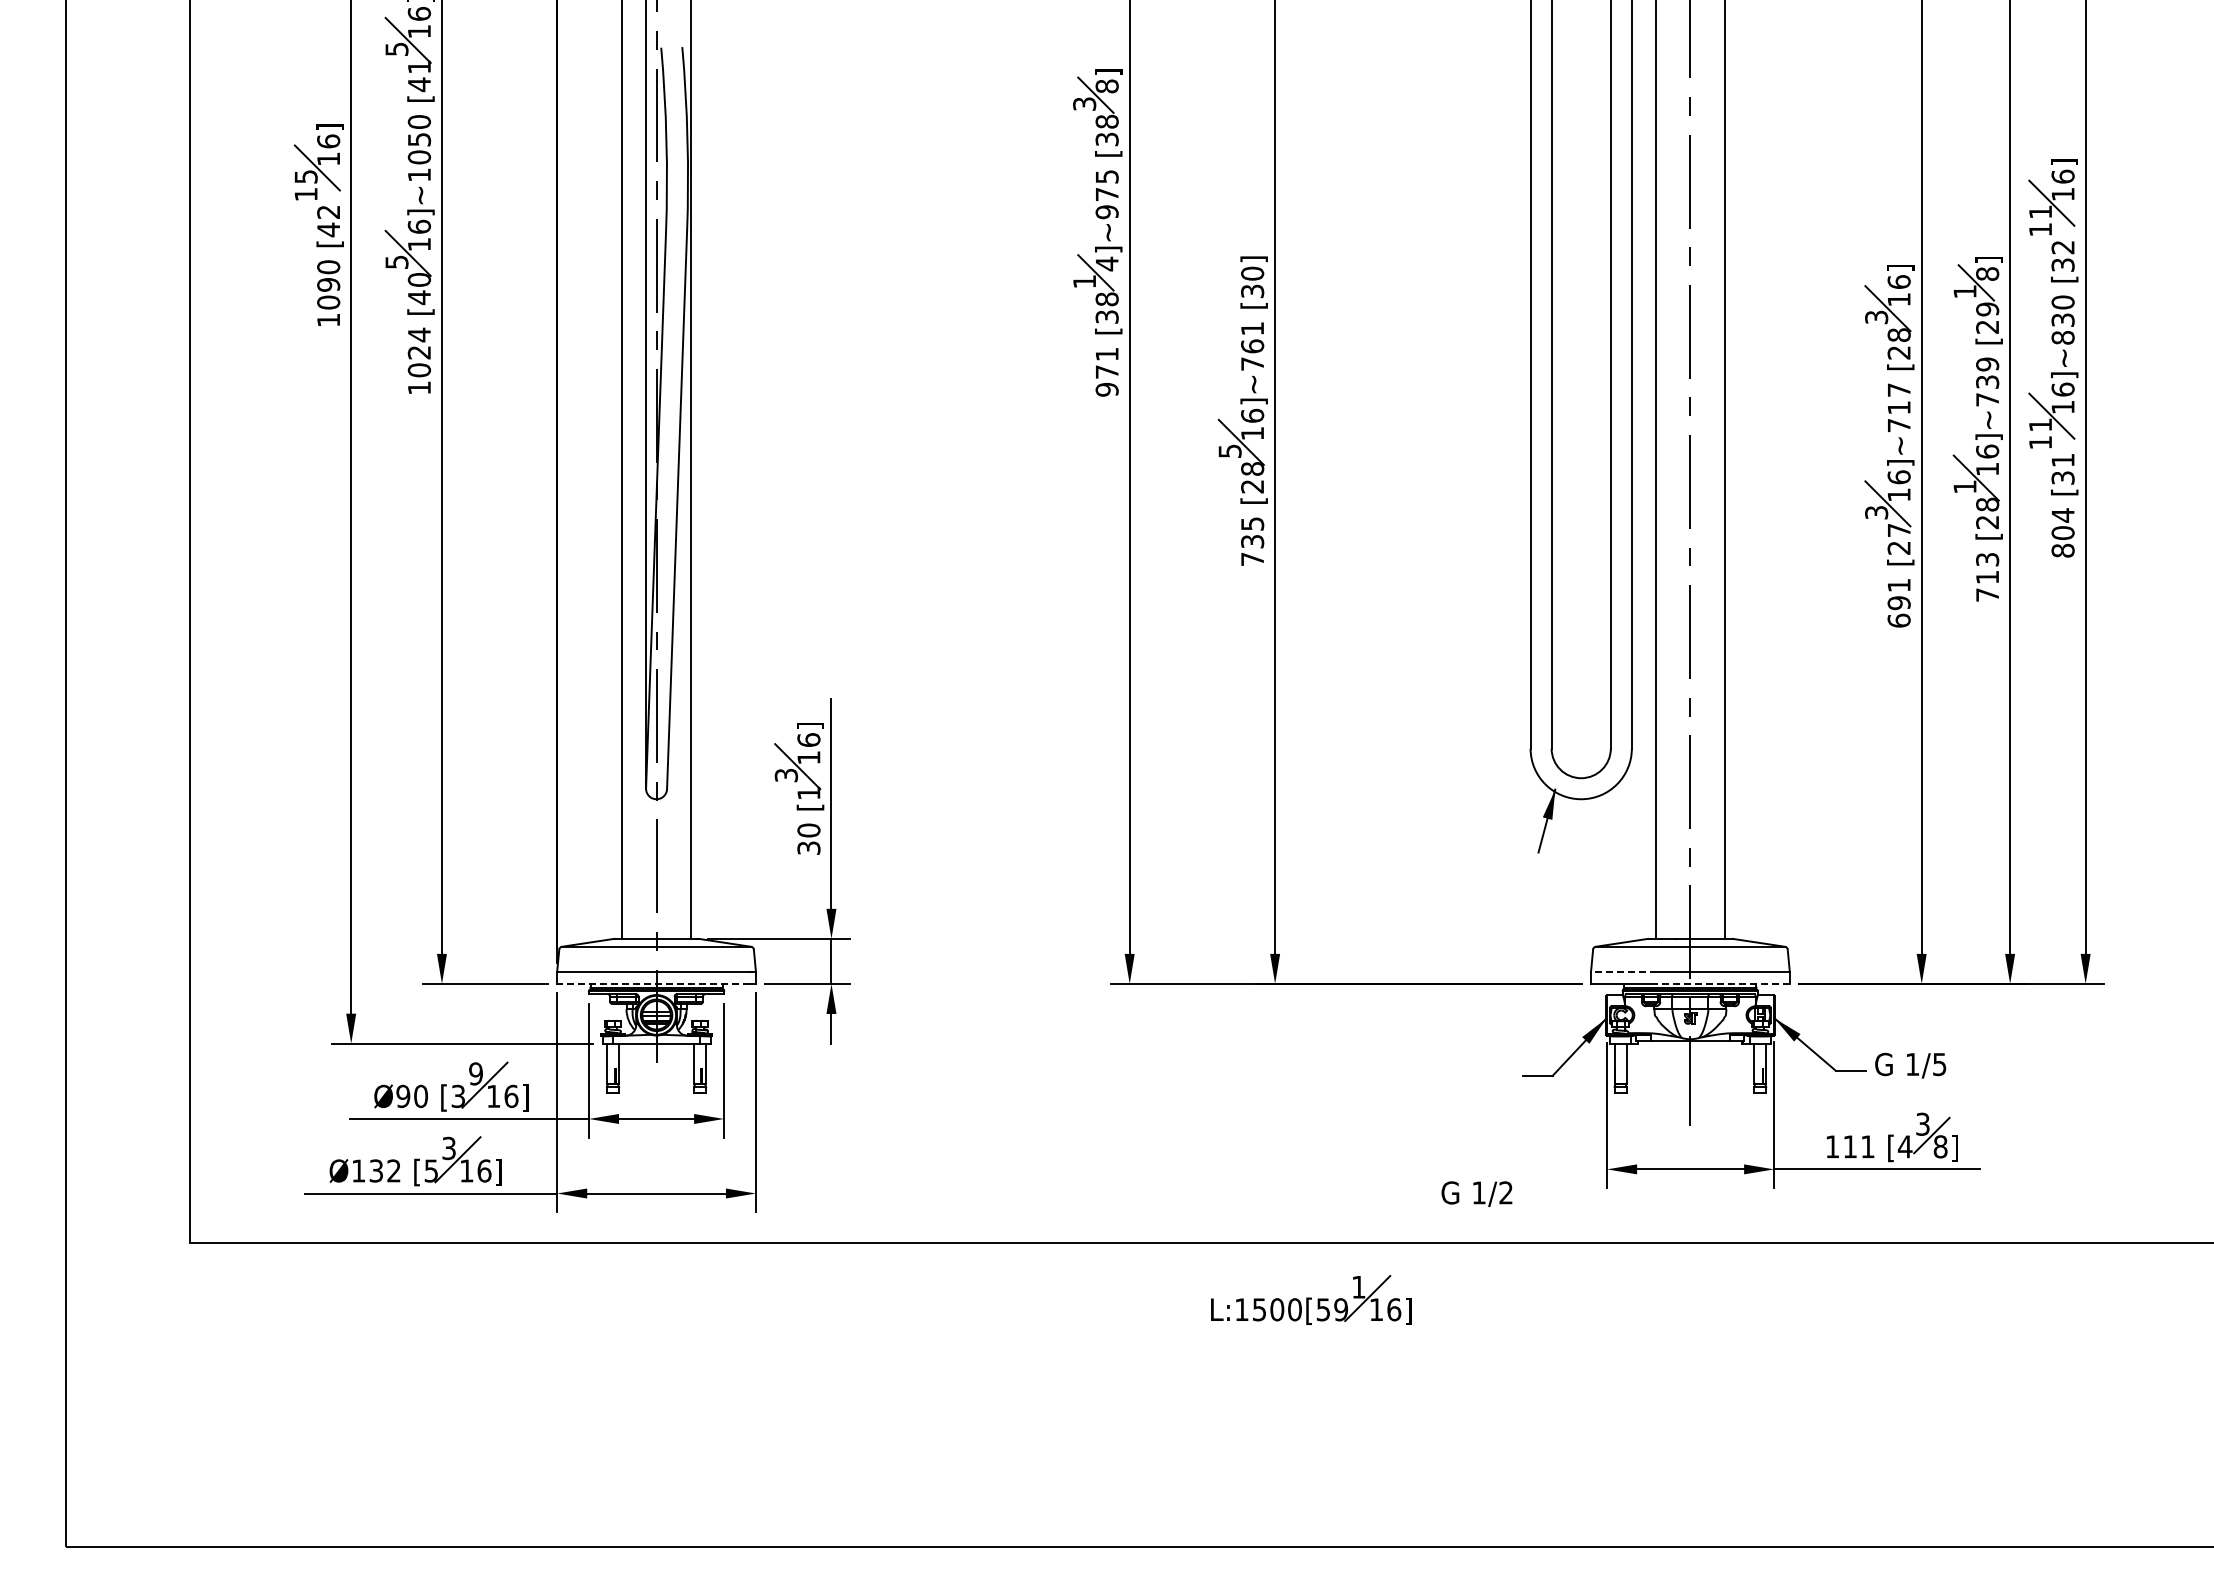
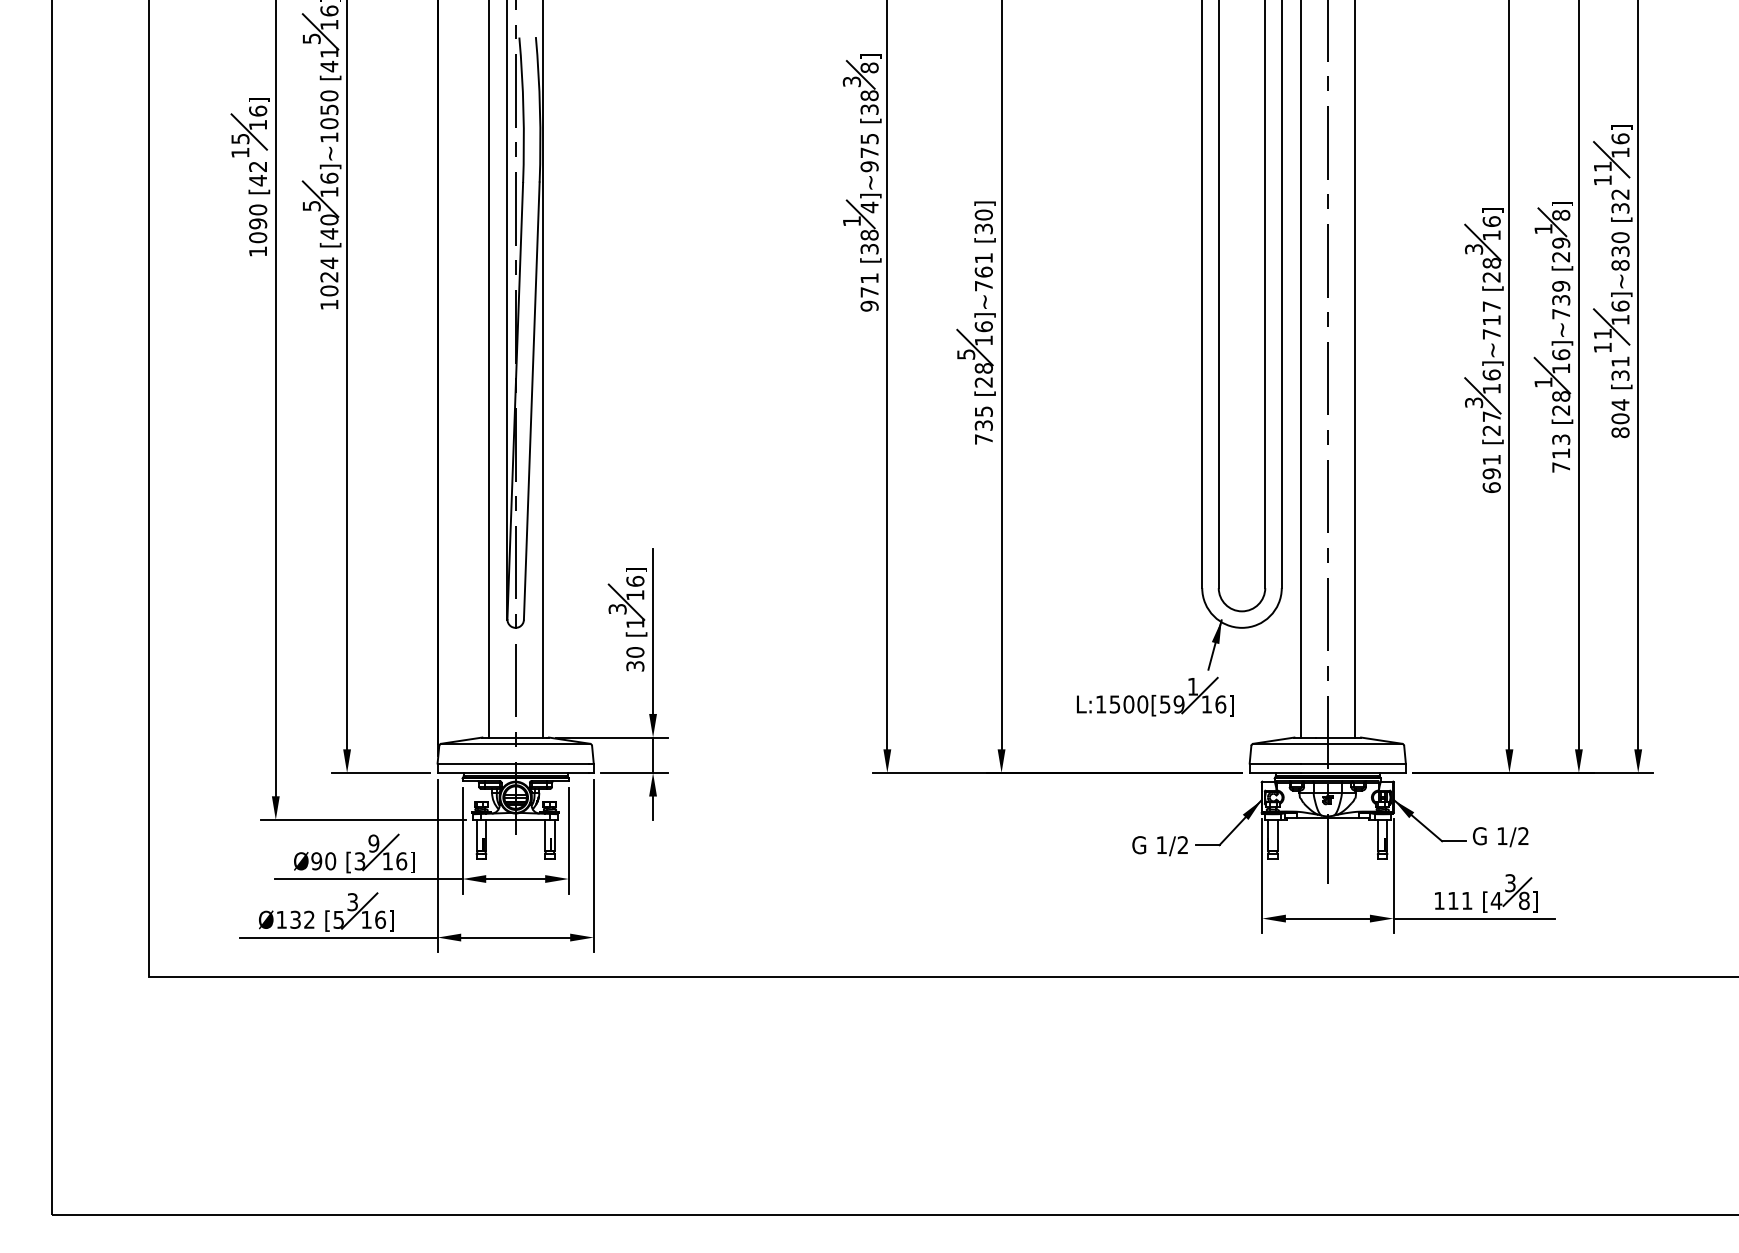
line: (1623, 971) -> (1275, 763), dashed -> solid
line: (653, 983) -> (513, 772), dashed -> solid
line: (1723, 983) -> (1353, 772), dashed -> solid
text: (1939, 1064) -> (1523, 836), 1/5 -> 1/2
text: (1476, 1193) -> (1159, 845), moved
part: (1311, 1299) -> (1155, 696), moved

